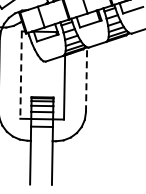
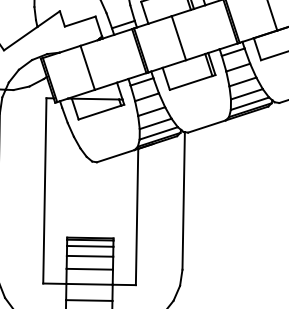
line: (21, 75) -> (45, 191), dashed -> solid
line: (86, 79) -> (183, 200), dashed -> solid

